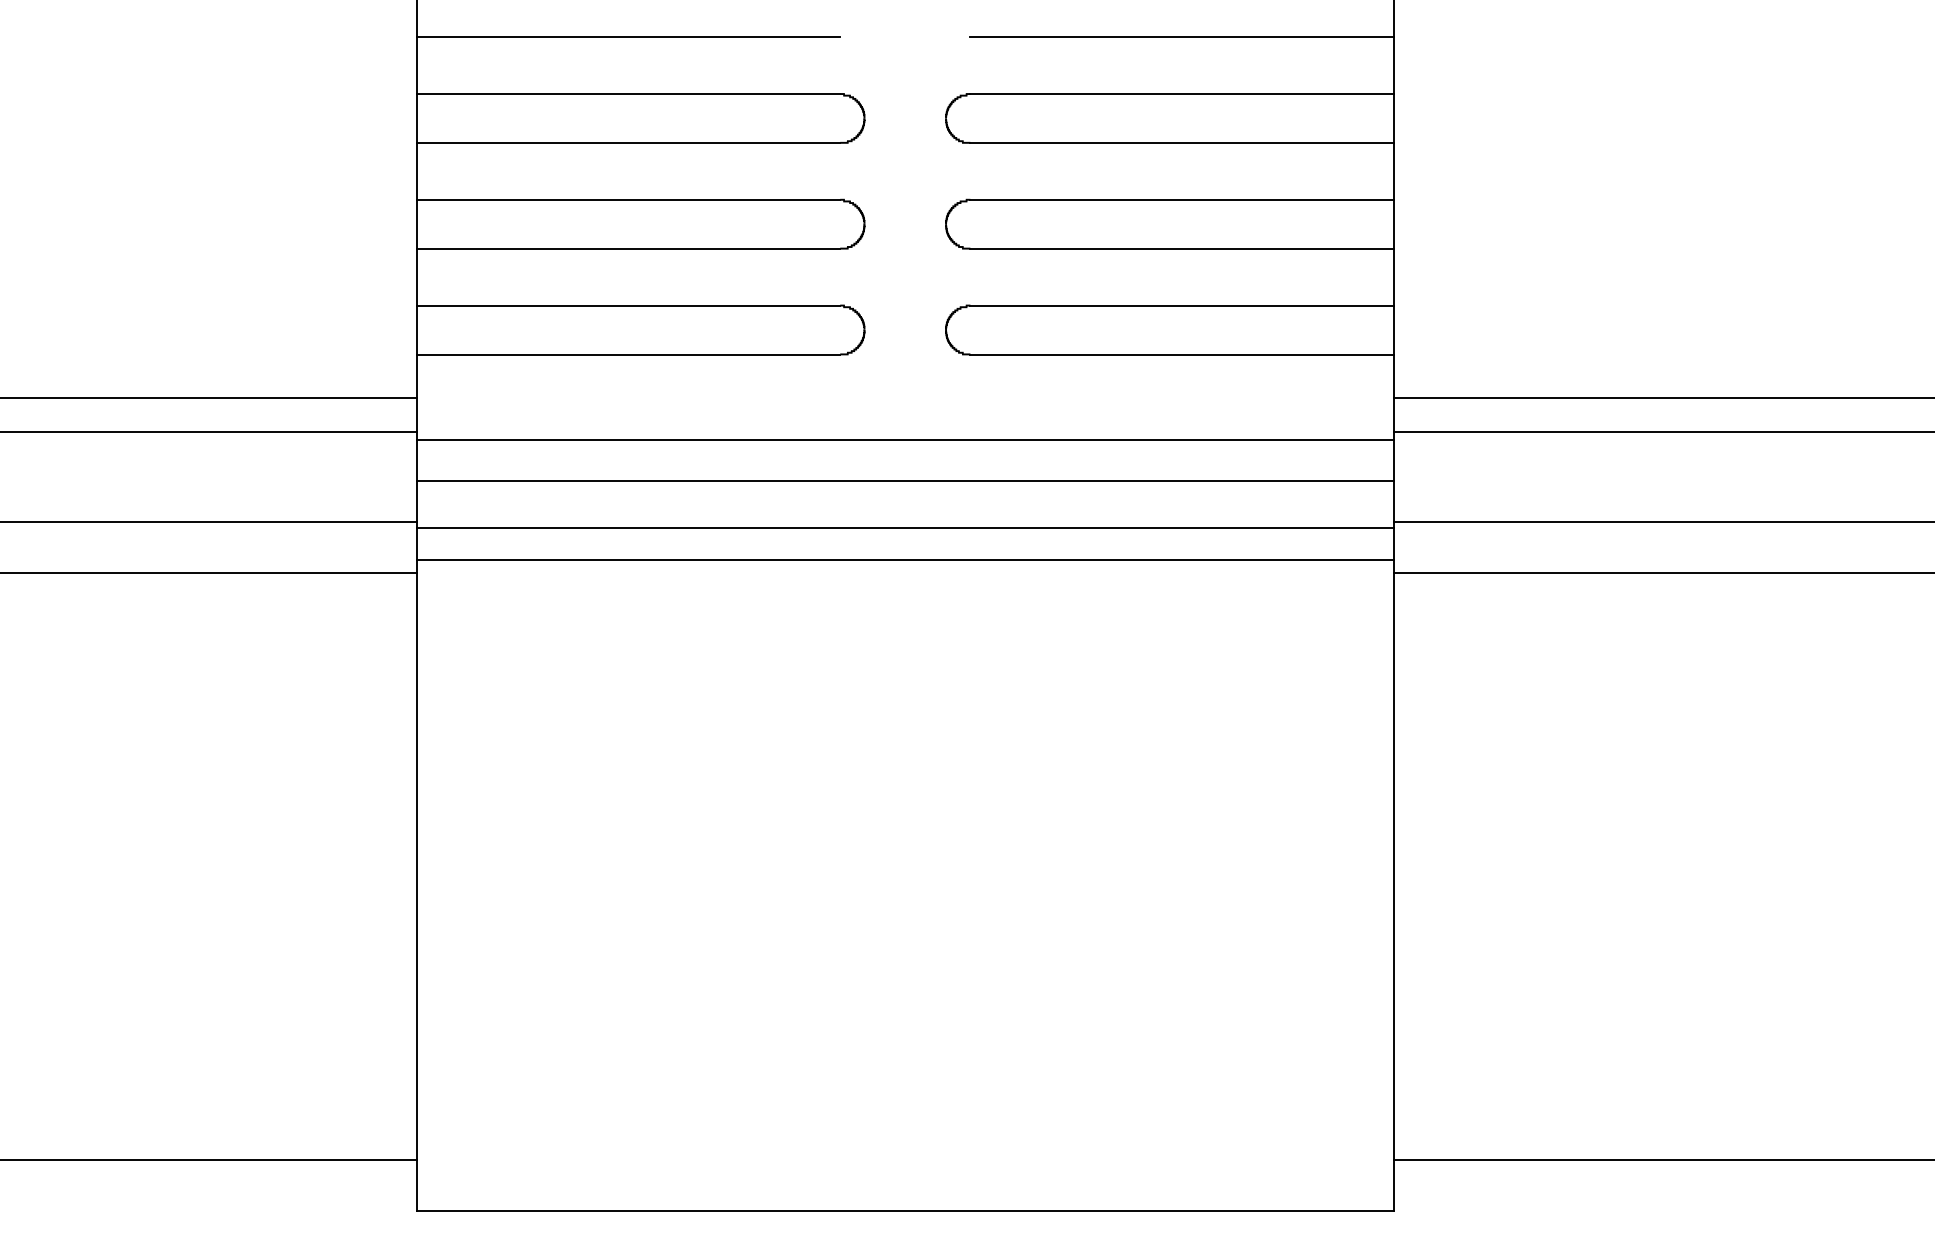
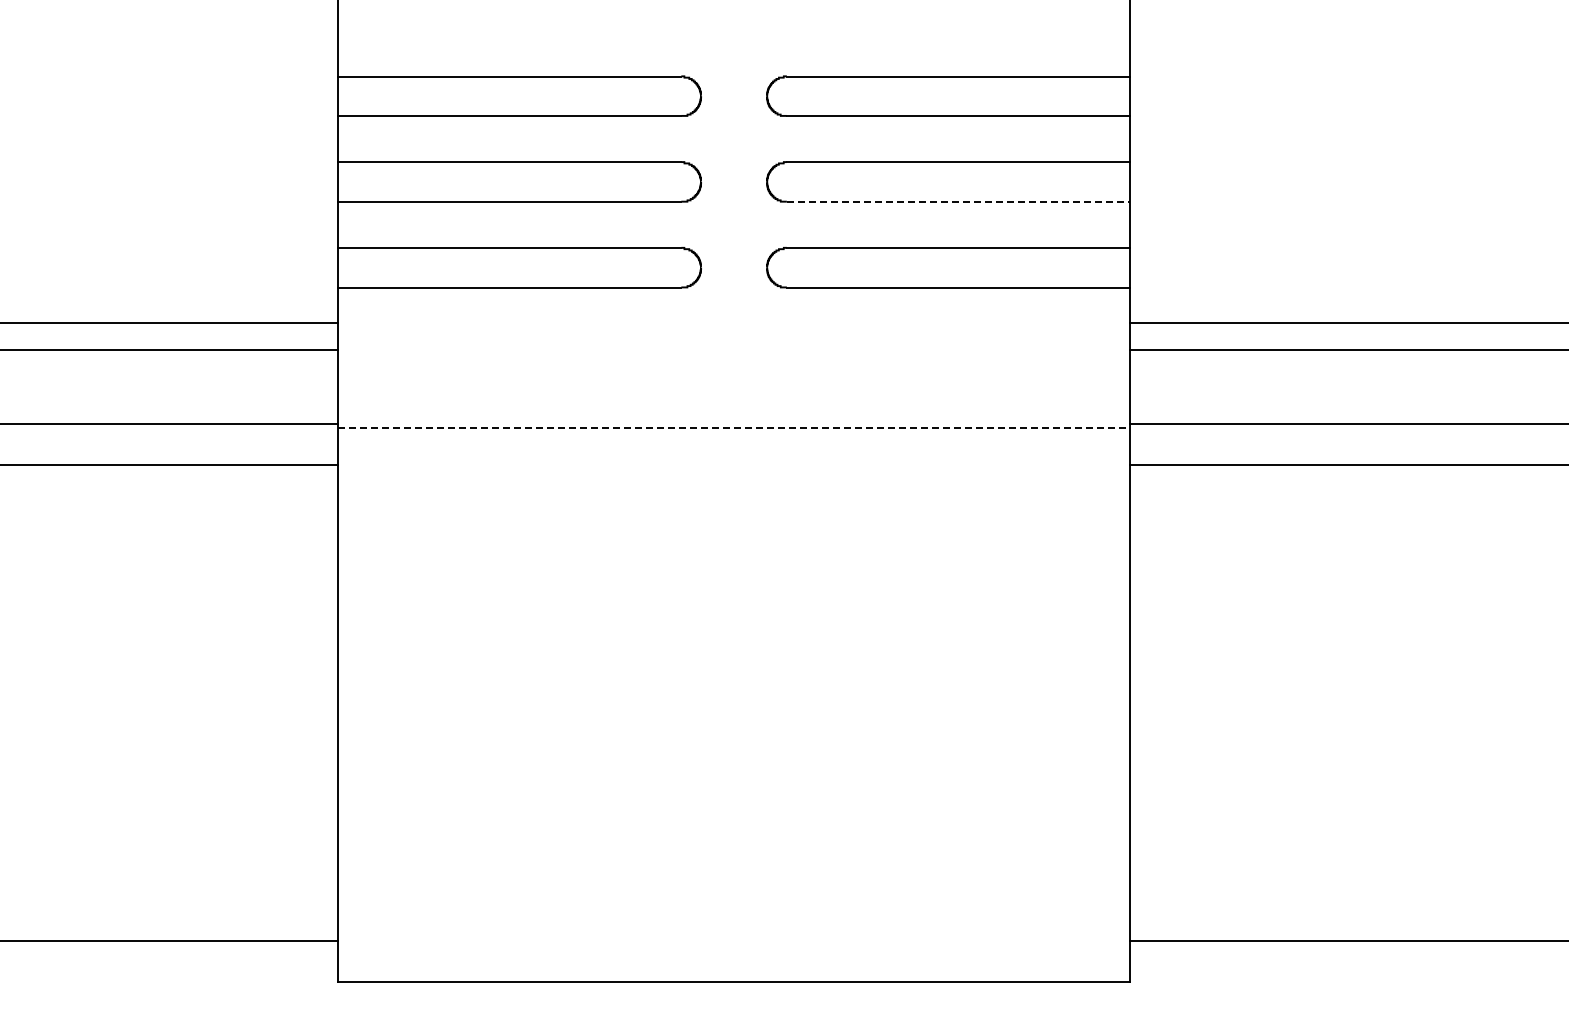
line: (628, 37) -> (509, 30), removed
line: (1180, 37) -> (957, 30), removed
line: (1182, 249) -> (958, 202), solid -> dashed
line: (904, 440) -> (733, 357), removed
line: (904, 481) -> (733, 390), removed
line: (905, 528) -> (734, 428), solid -> dashed
line: (904, 559) -> (733, 453), removed

